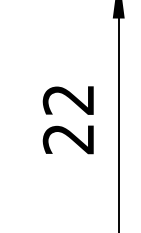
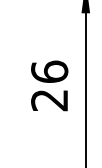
text: (68, 99) -> (49, 71), 22 -> 26

